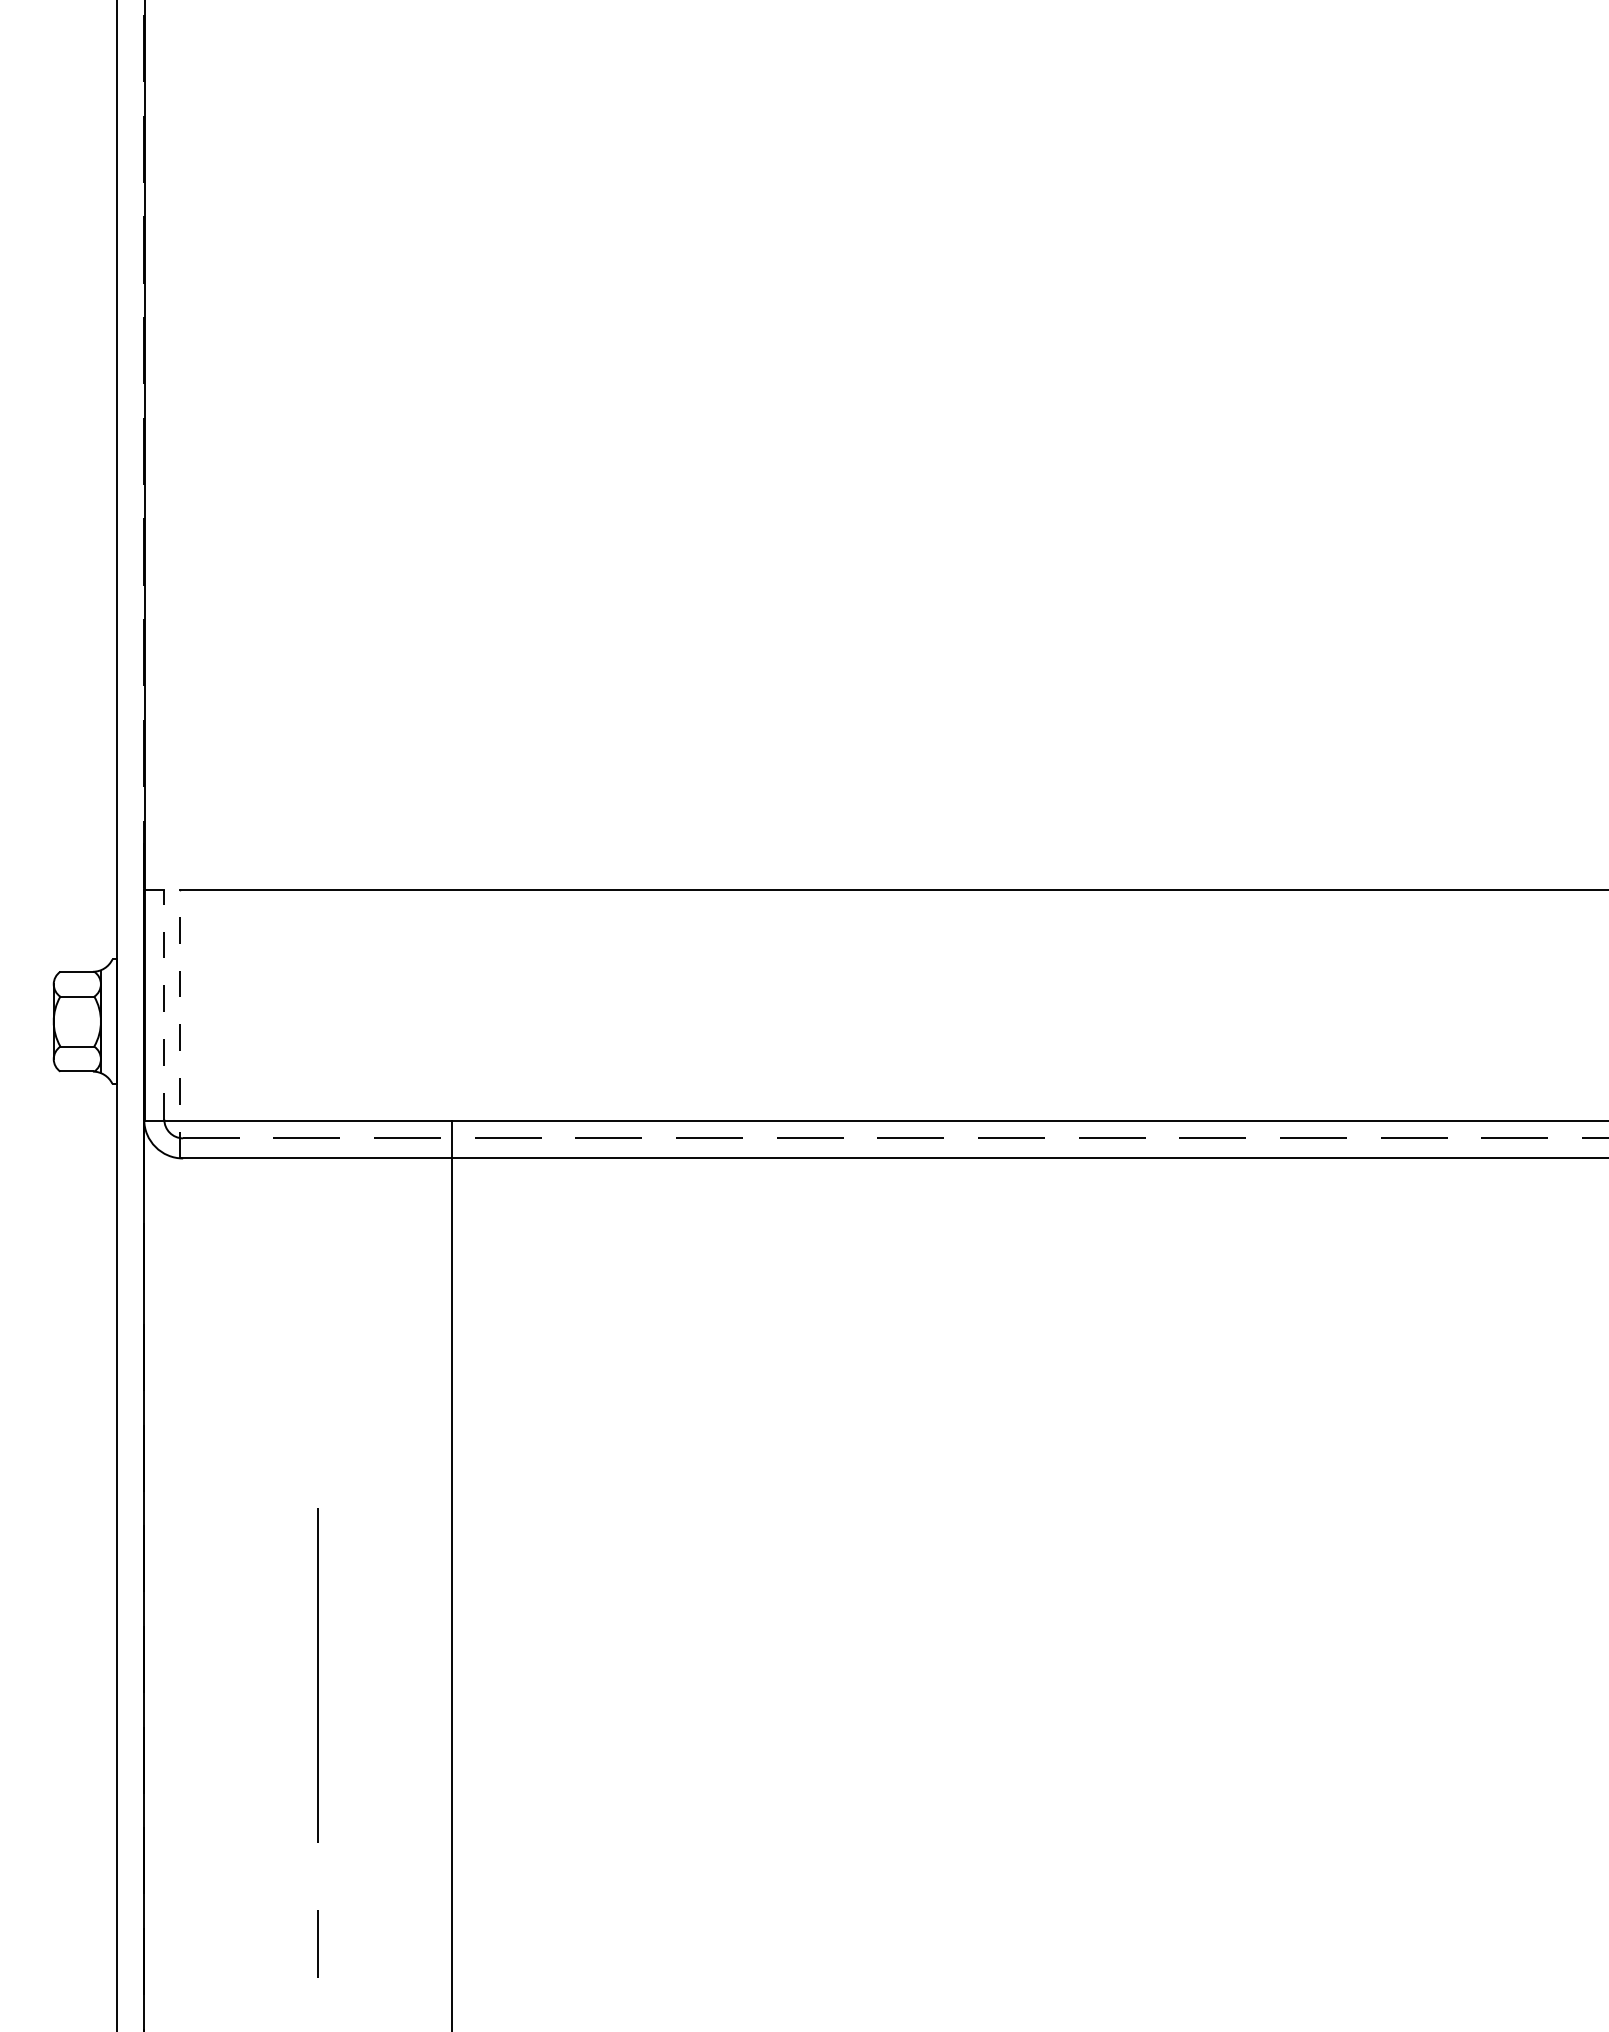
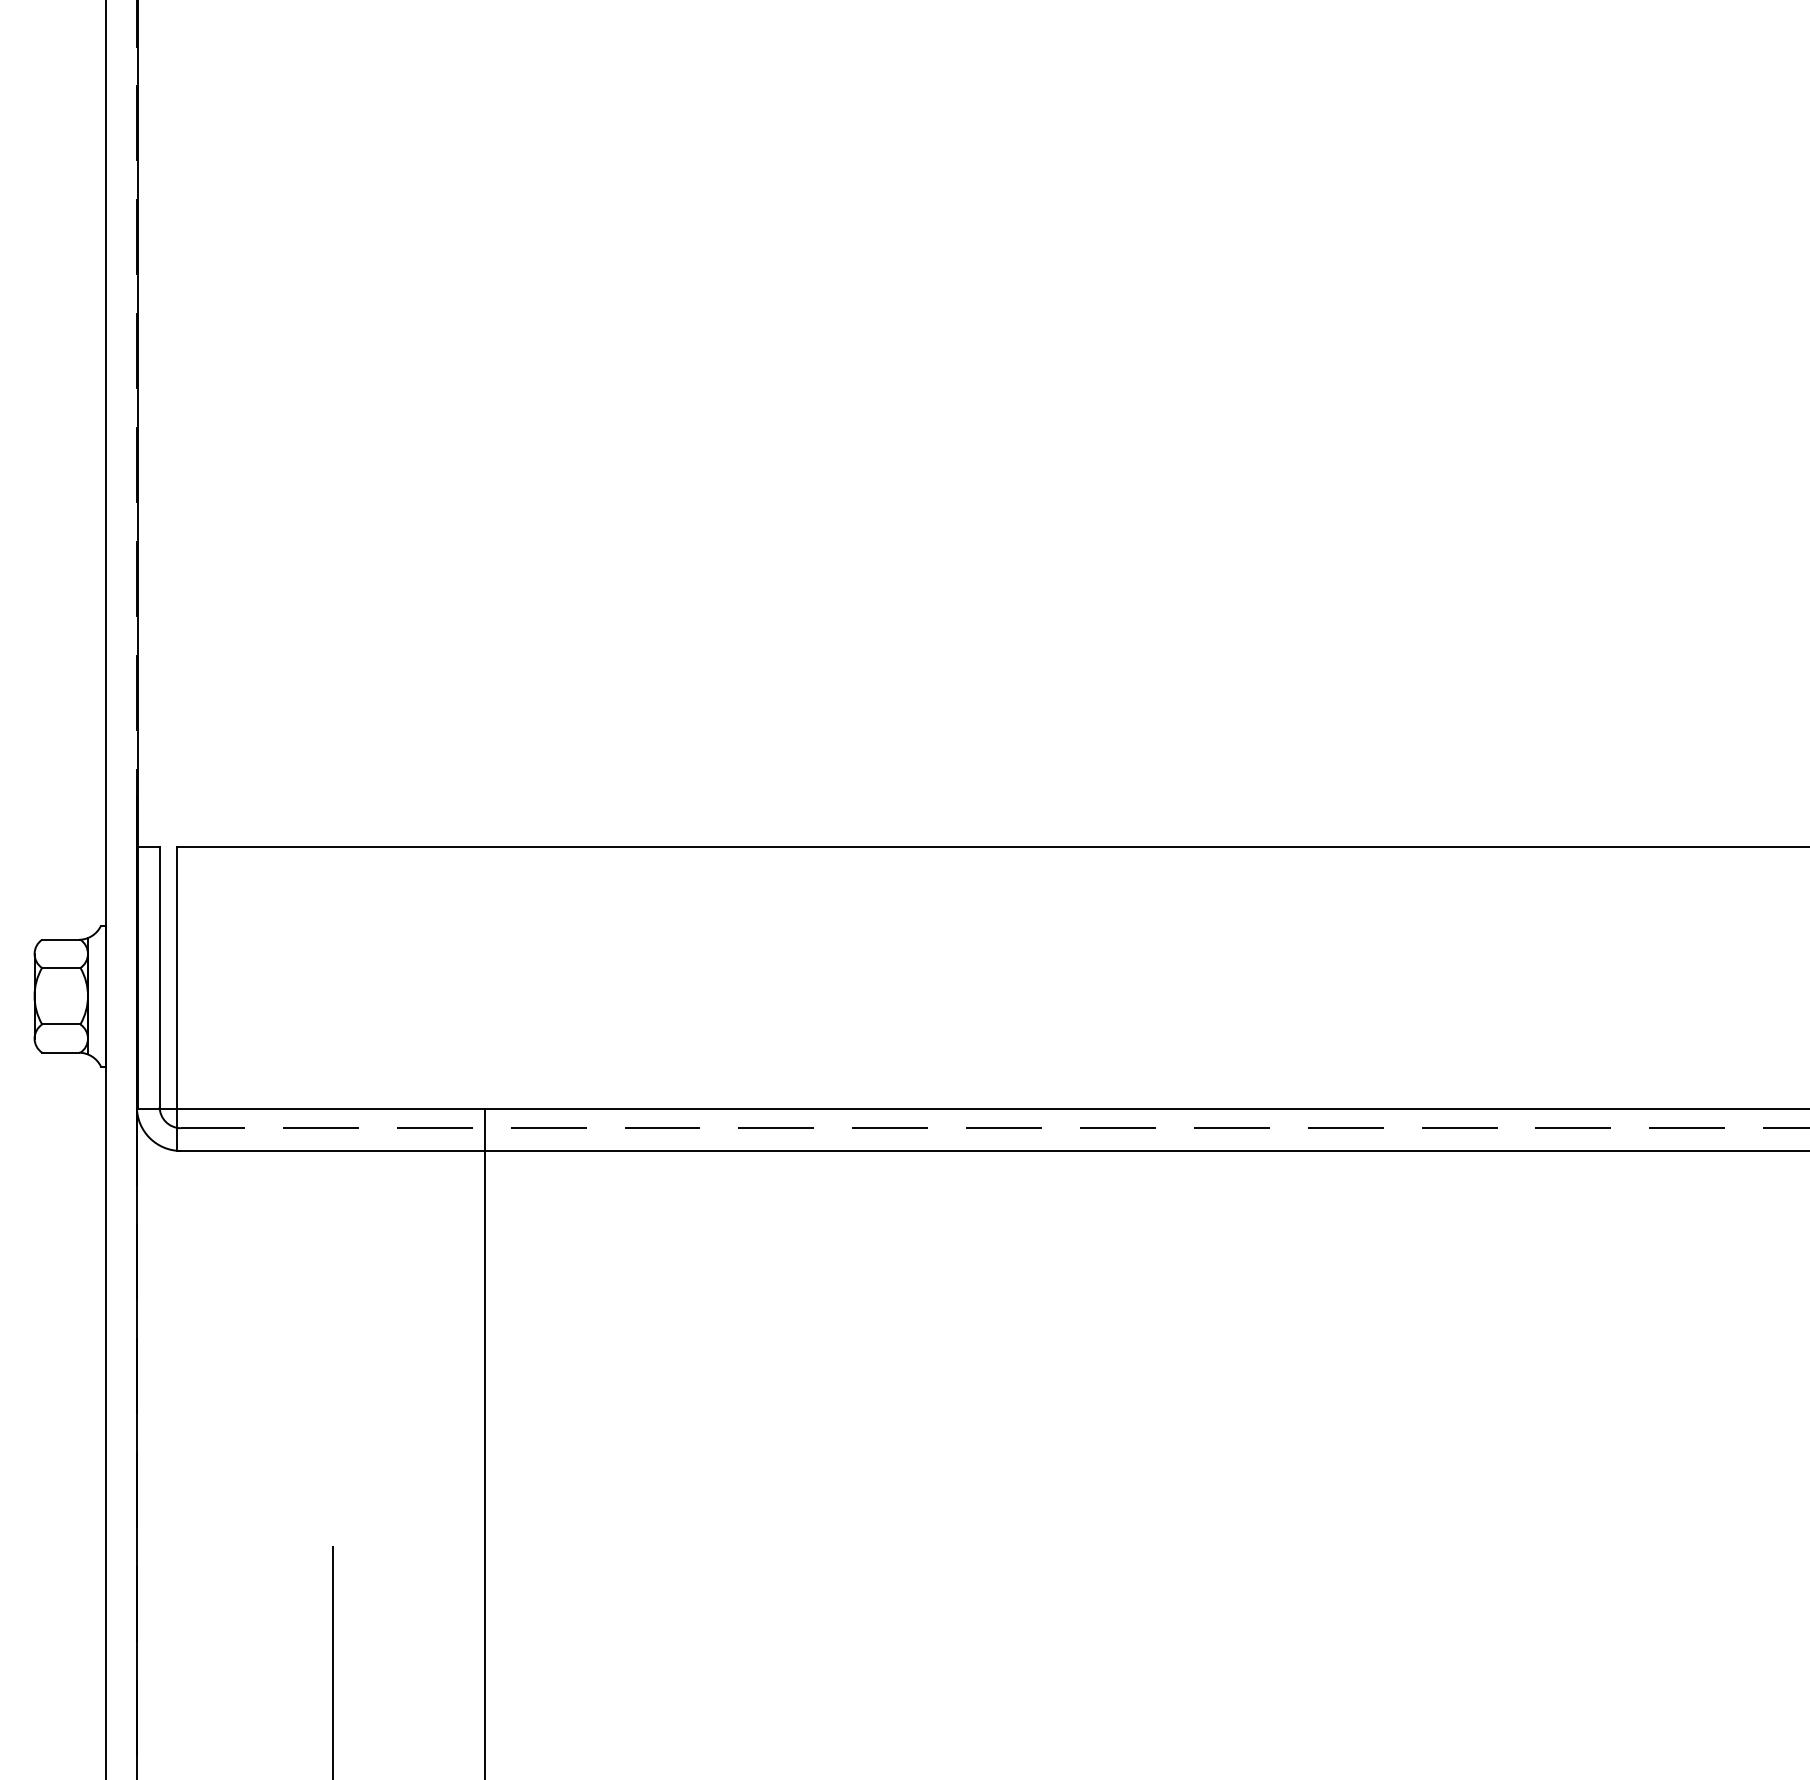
line: (164, 1004) -> (159, 976), dashed -> solid
line: (179, 1023) -> (176, 998), dashed -> solid

